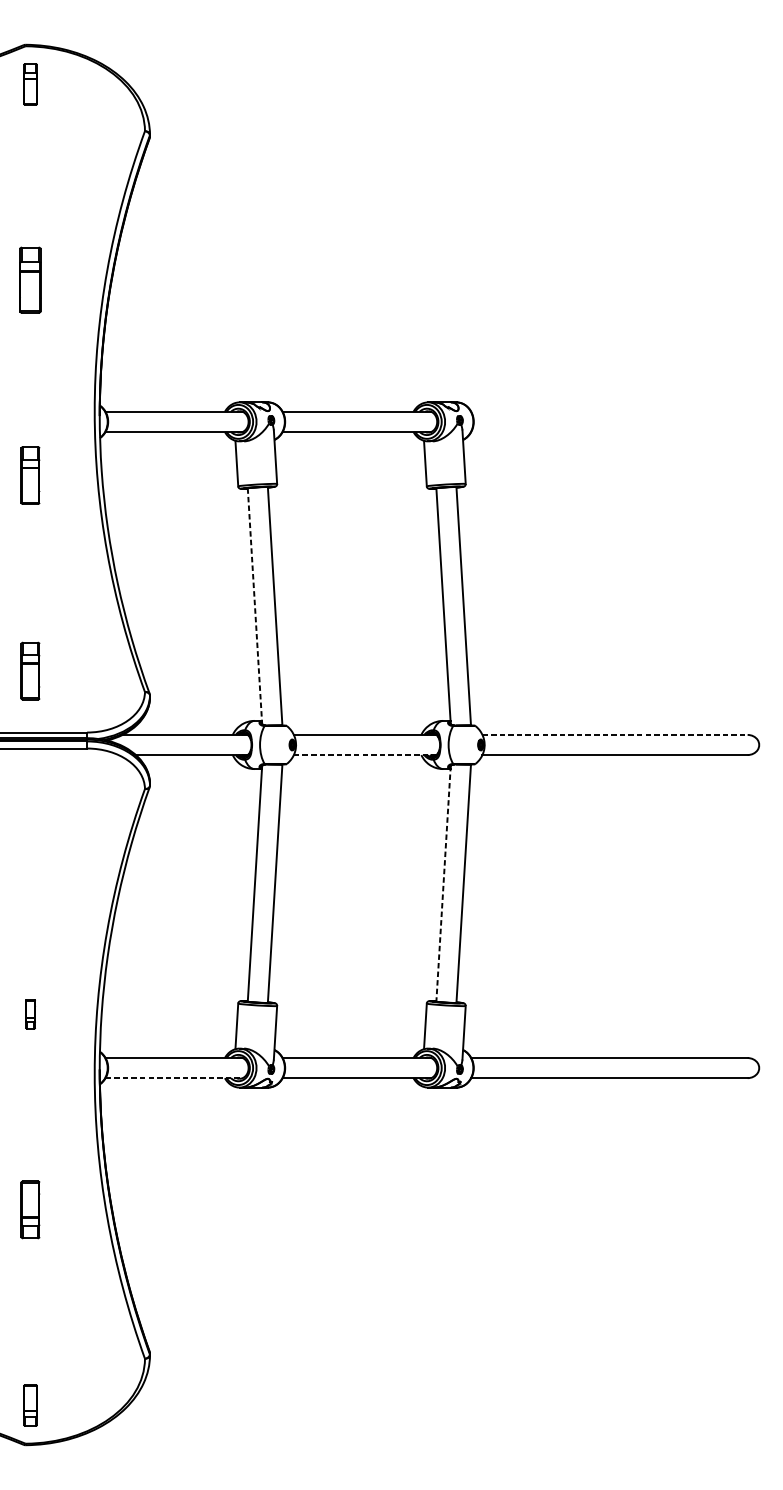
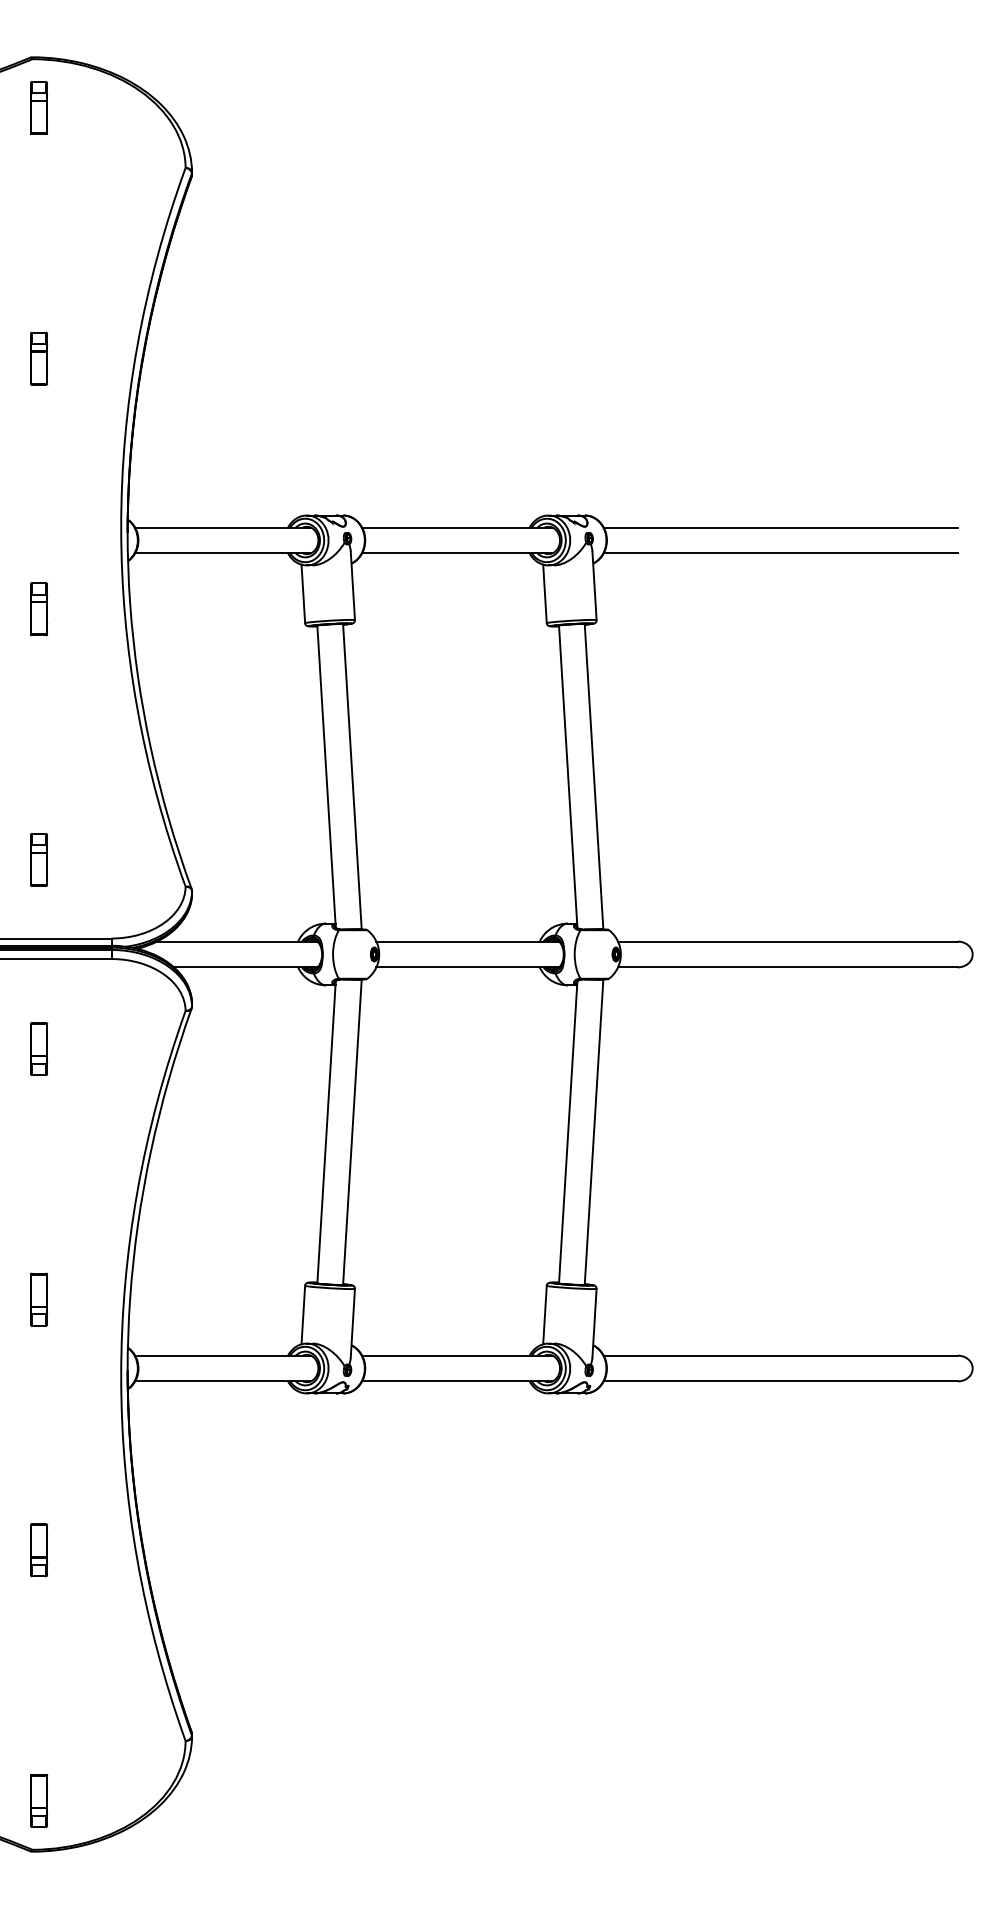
part: (30, 279) -> (39, 358), size x0.62
line: (609, 411) -> (780, 527), added
line: (609, 432) -> (780, 553), added
part: (30, 475) -> (39, 609), size x0.71
line: (254, 606) -> (326, 777), dashed -> solid
part: (30, 670) -> (39, 859), size x0.71
line: (614, 734) -> (787, 941), dashed -> solid
line: (365, 755) -> (468, 967), dashed -> solid
part: (30, 818) -> (39, 1048), added
line: (443, 883) -> (568, 1132), dashed -> solid
part: (30, 1014) -> (39, 1299), size x1.43
line: (173, 1078) -> (222, 1381), dashed -> solid
part: (30, 1210) -> (39, 1550), size x0.71

